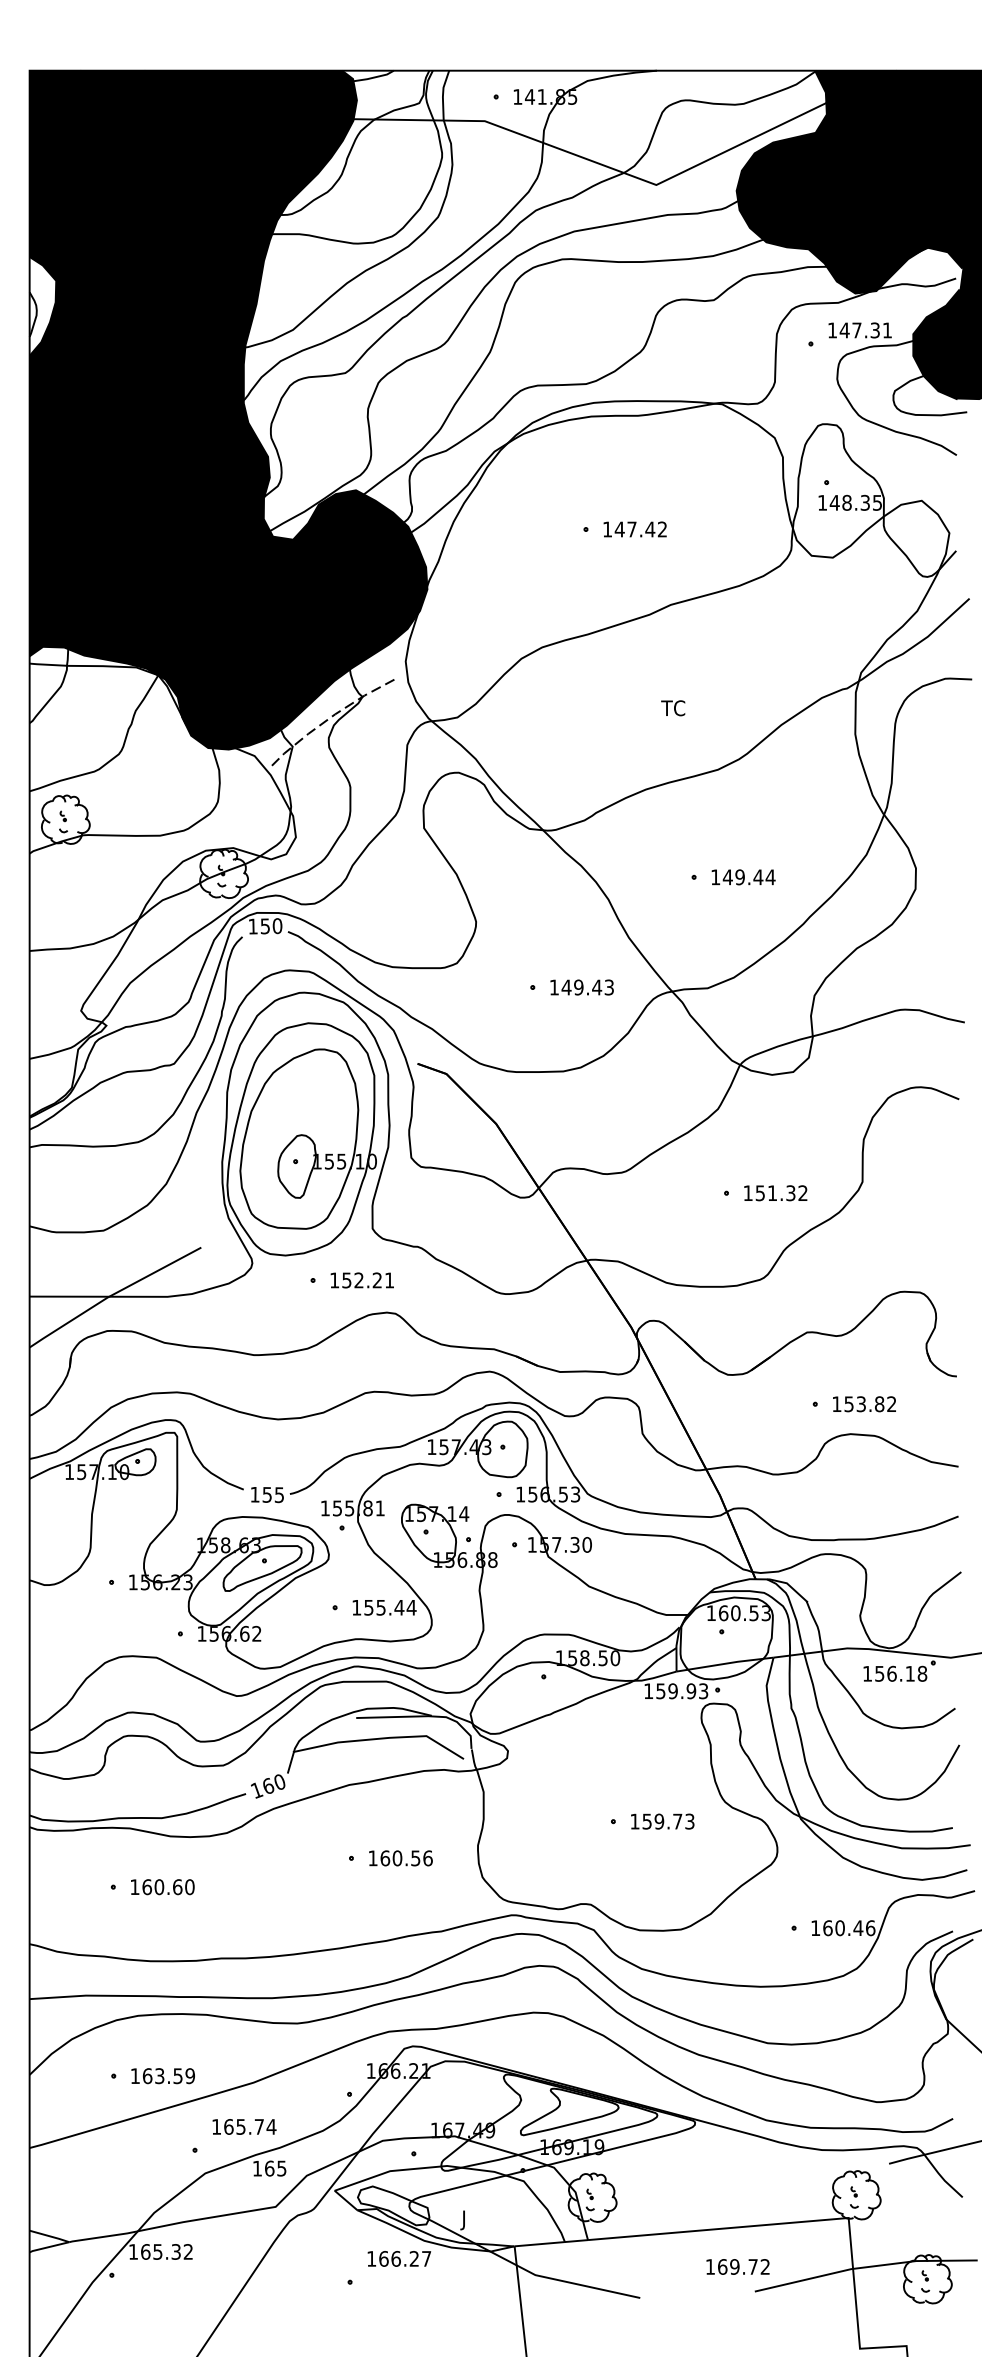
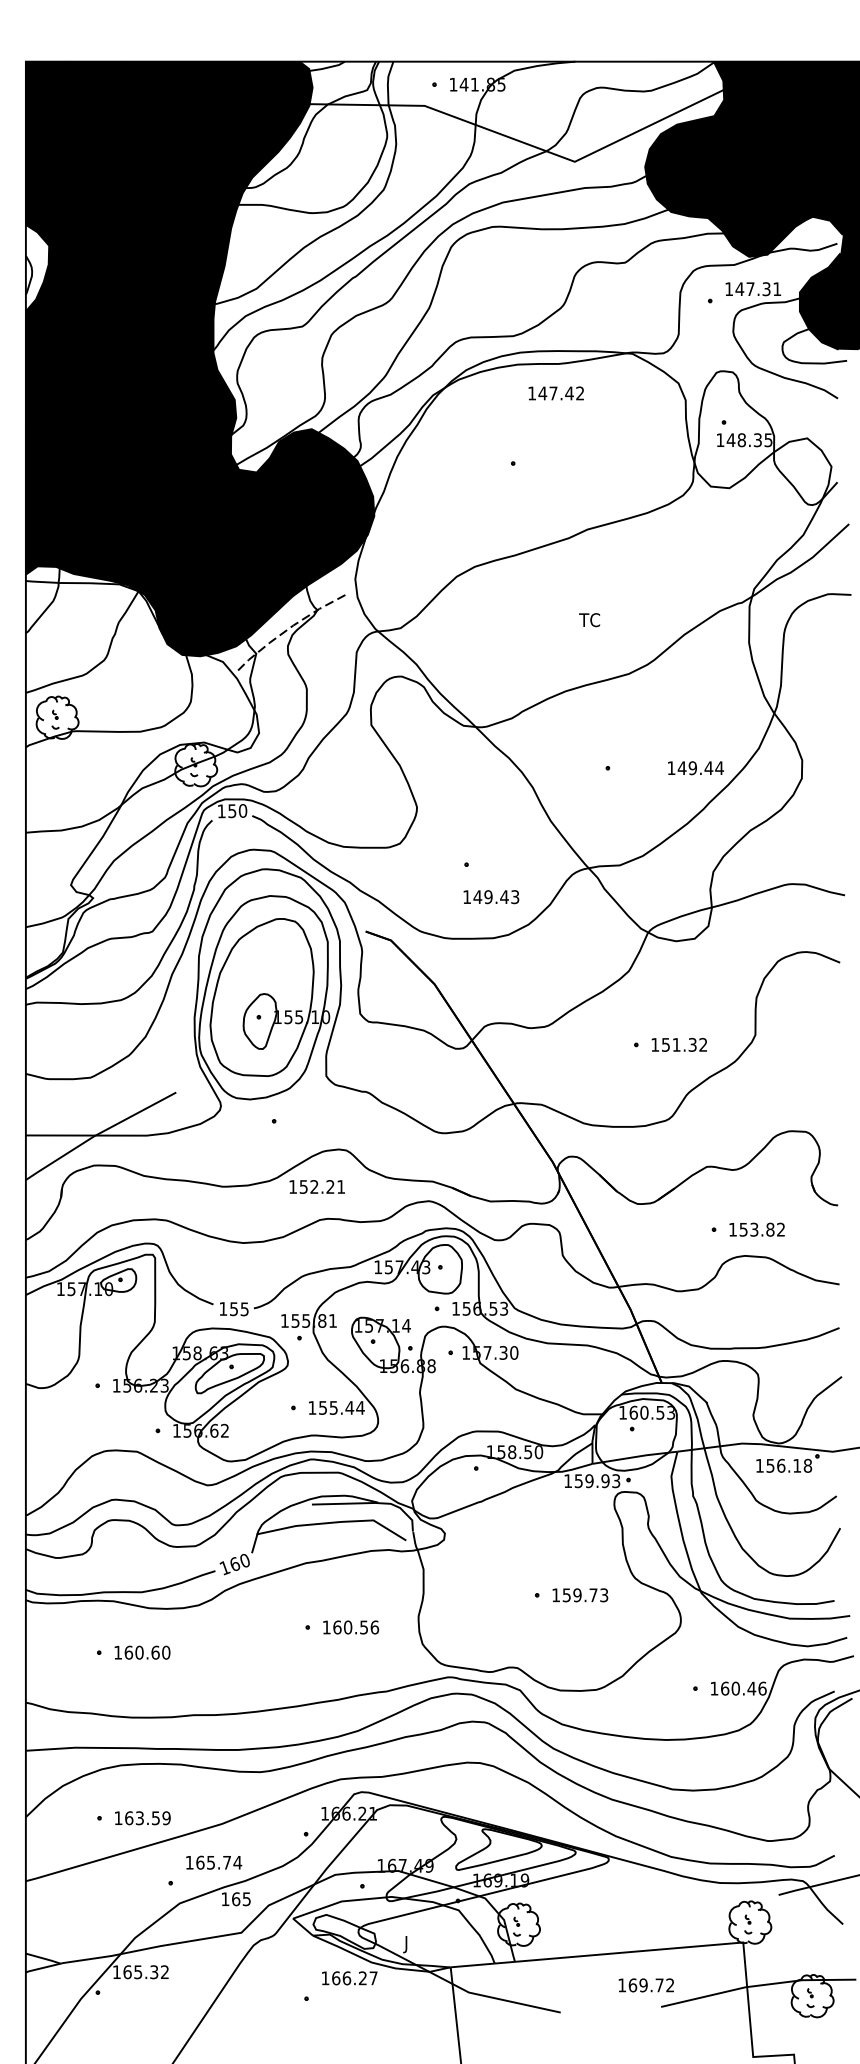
text: (634, 529) -> (555, 393), moved
text: (743, 877) -> (695, 768), moved
text: (581, 987) -> (490, 897), moved
text: (361, 1280) -> (316, 1187), moved

